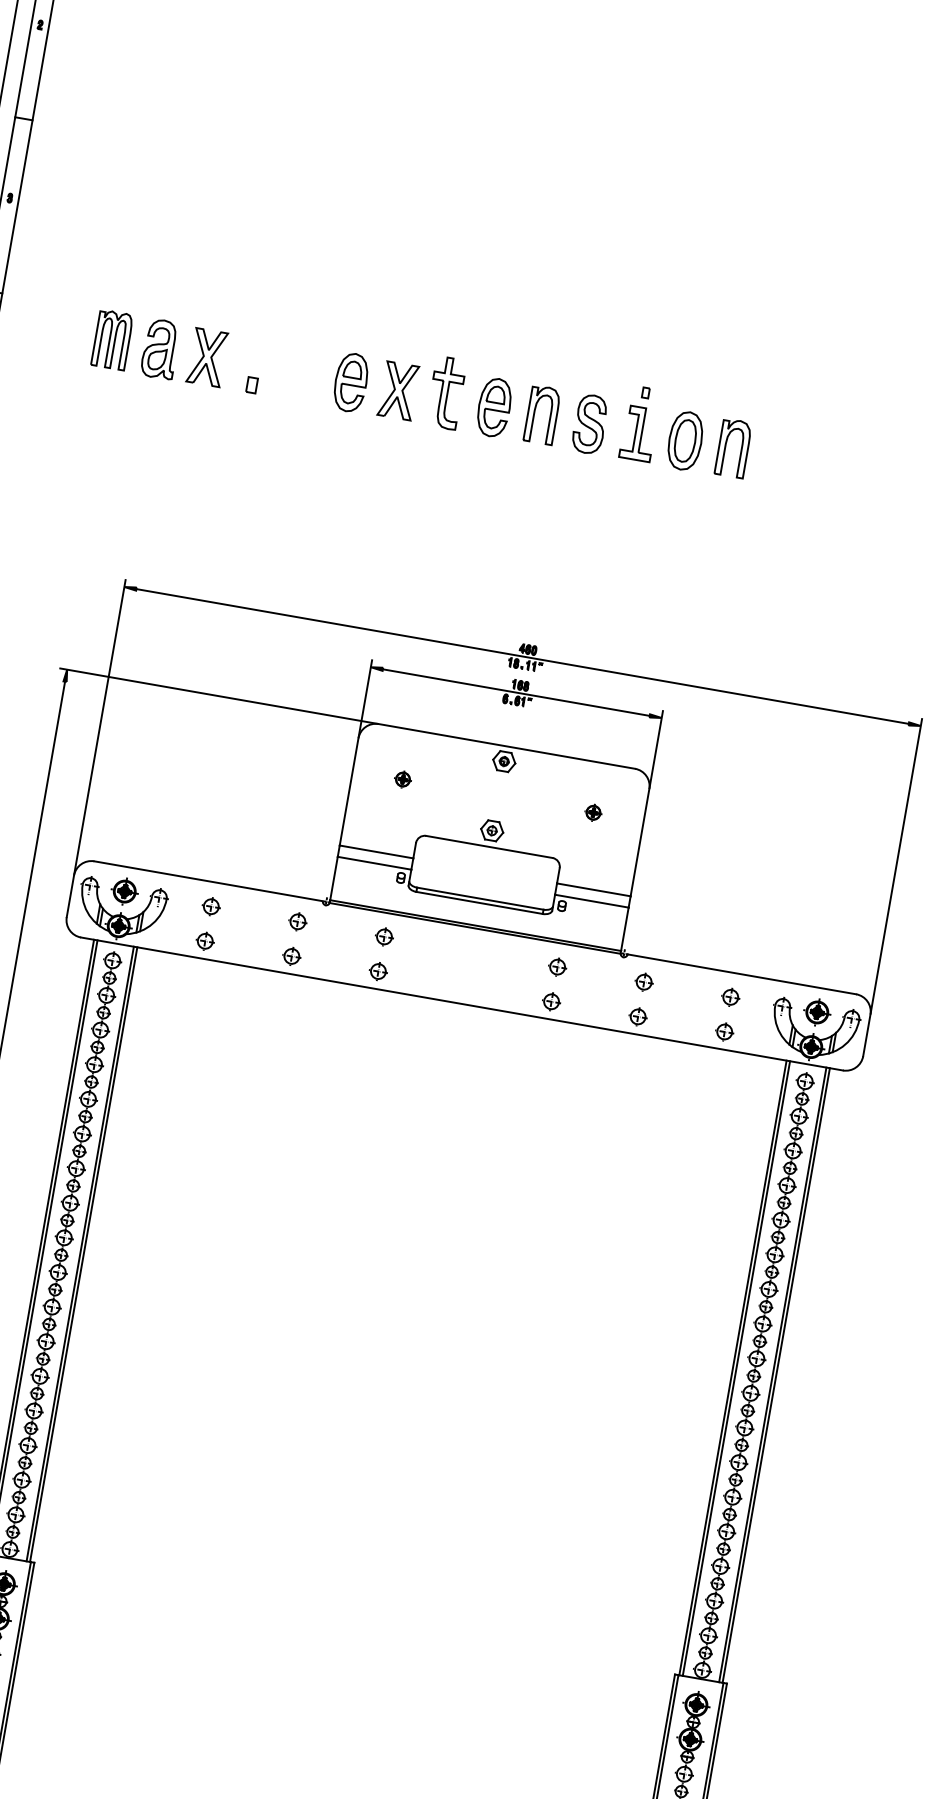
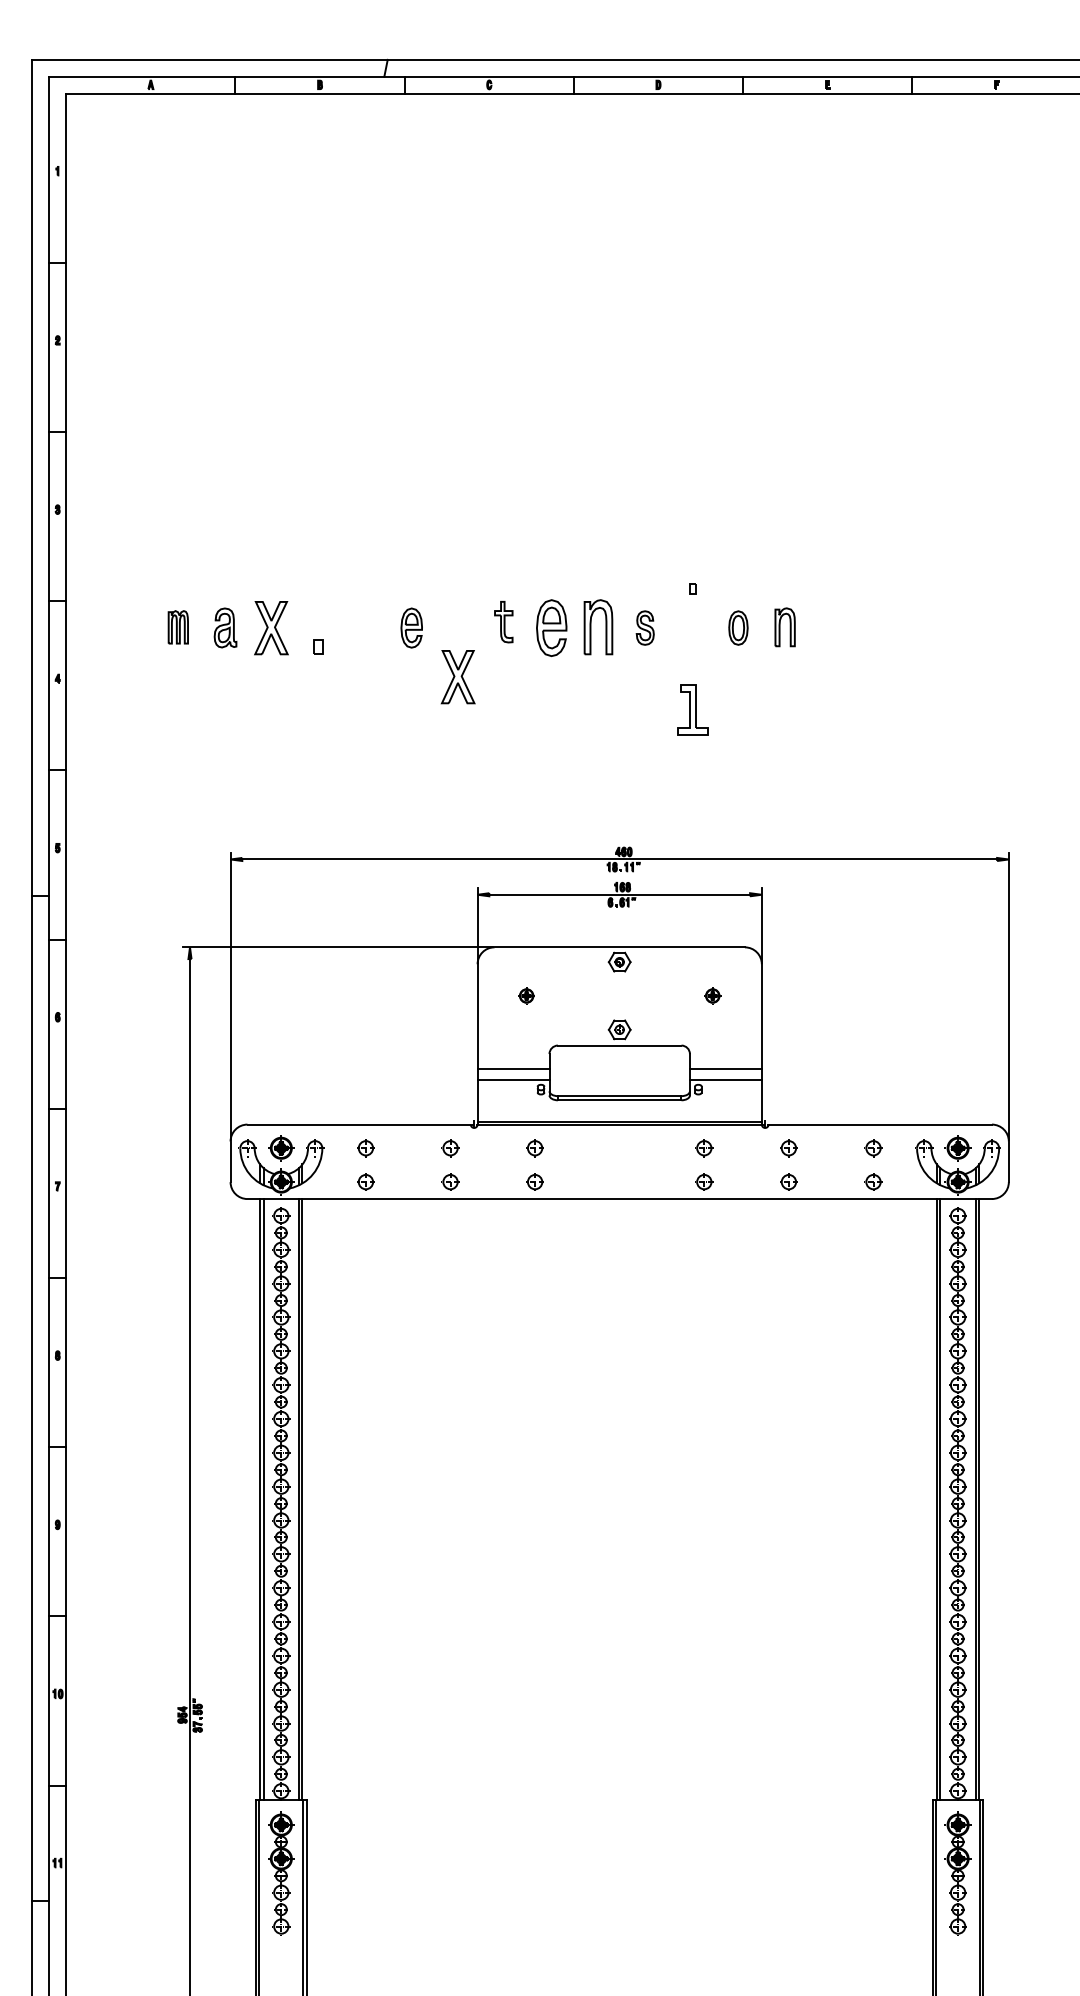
part: (112, 340) -> (178, 627), size x0.6
part: (160, 348) -> (225, 627), size x0.7
part: (350, 381) -> (411, 627), size x0.7
part: (397, 391) -> (457, 677), moved
part: (446, 392) -> (503, 621), size x0.6
part: (590, 423) -> (645, 627), size x0.6
part: (638, 433) -> (692, 709), moved
part: (685, 440) -> (738, 627), size x0.6
part: (732, 448) -> (784, 627), size x0.7

